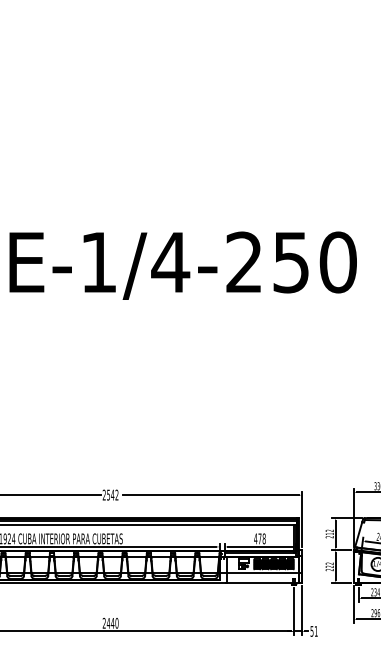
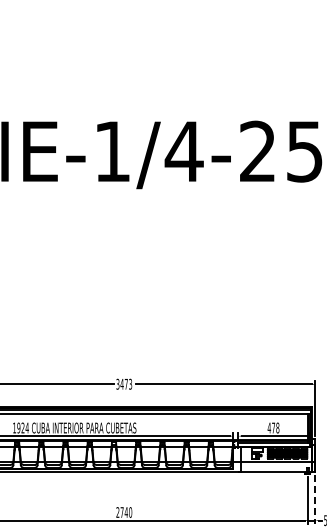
text: (110, 494) -> (124, 383), 2542 -> 3473
line: (301, 610) -> (315, 499), solid -> dashed
text: (108, 623) -> (122, 512), 2440 -> 2740

